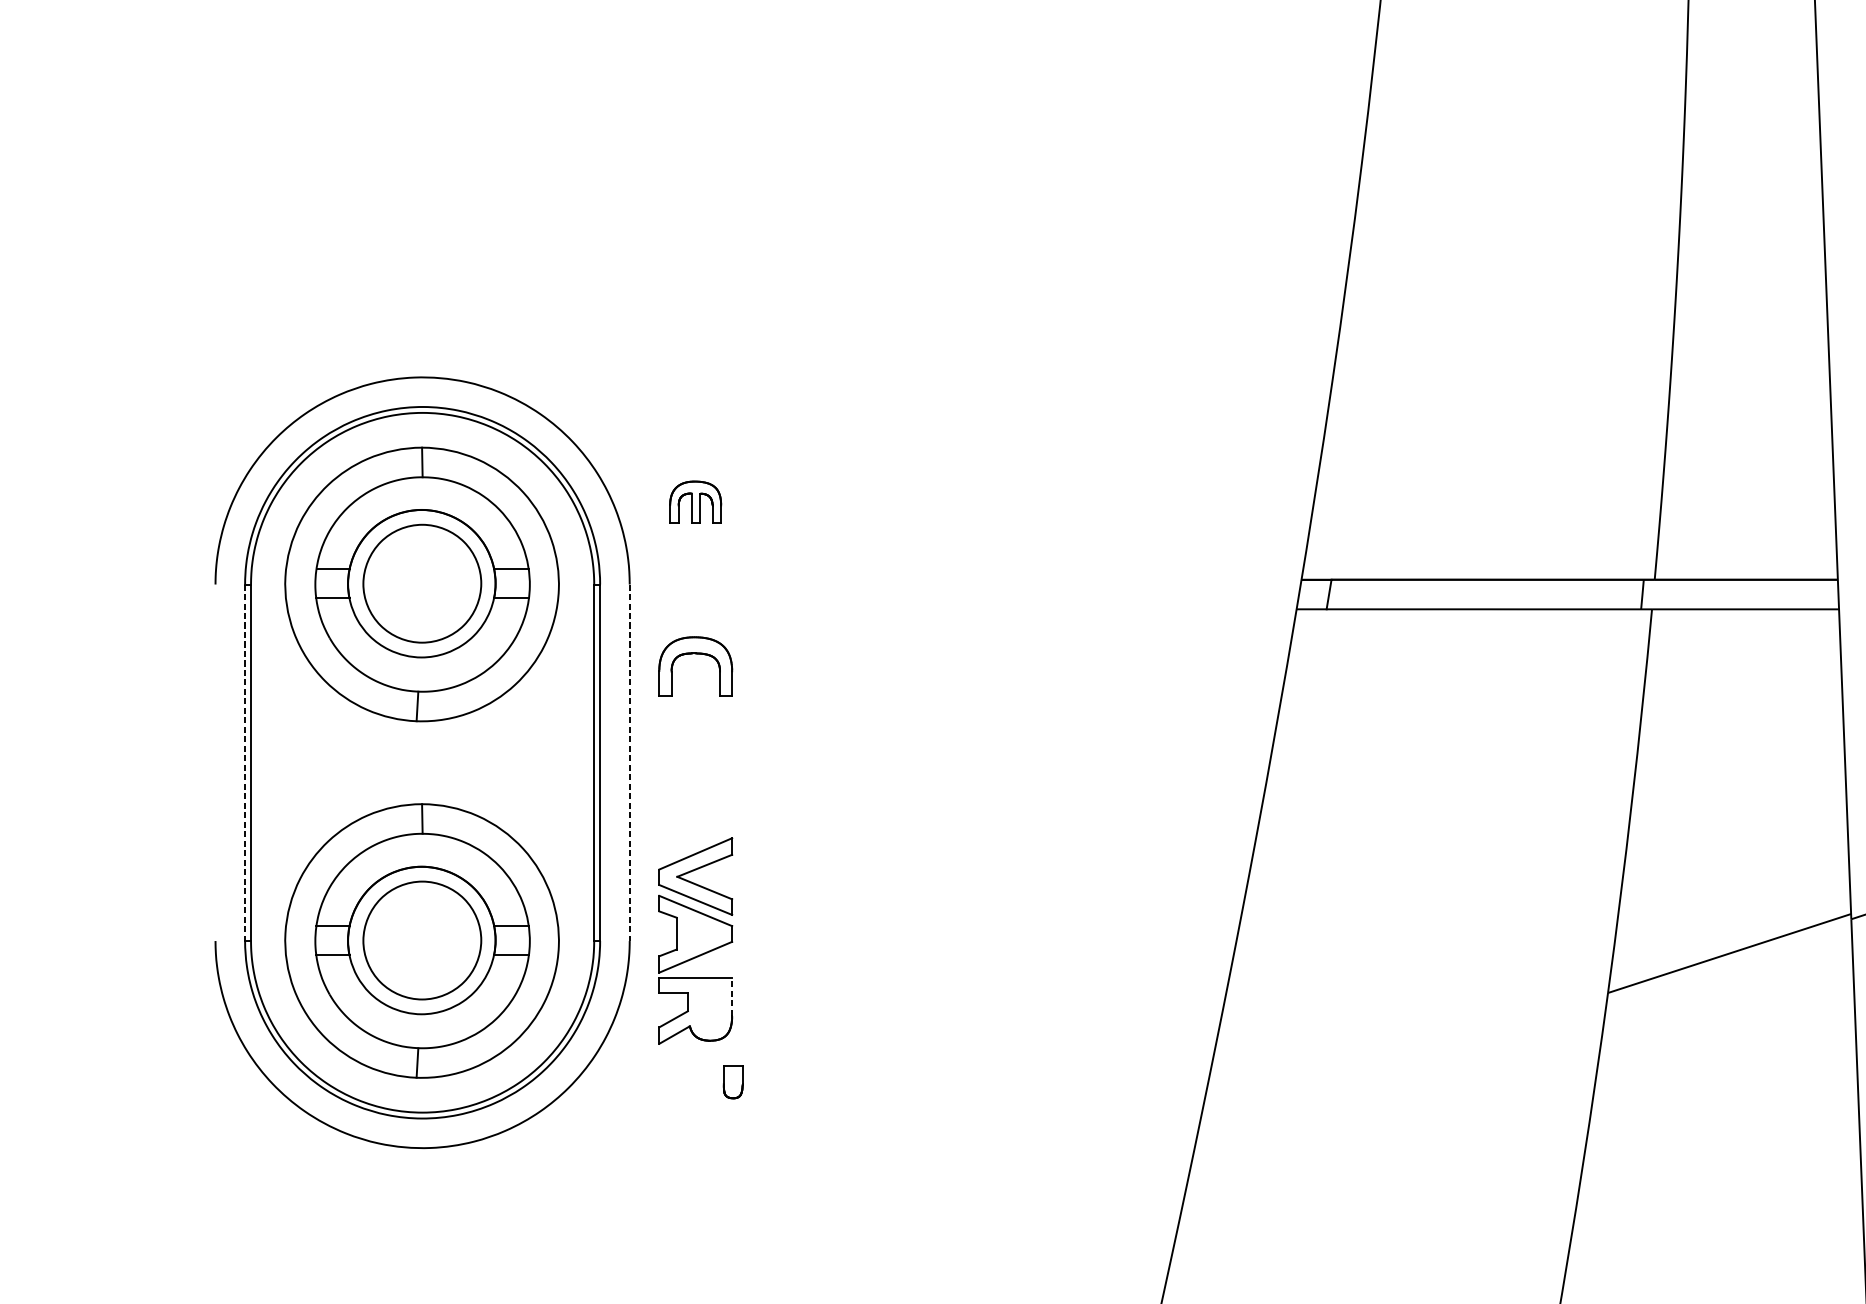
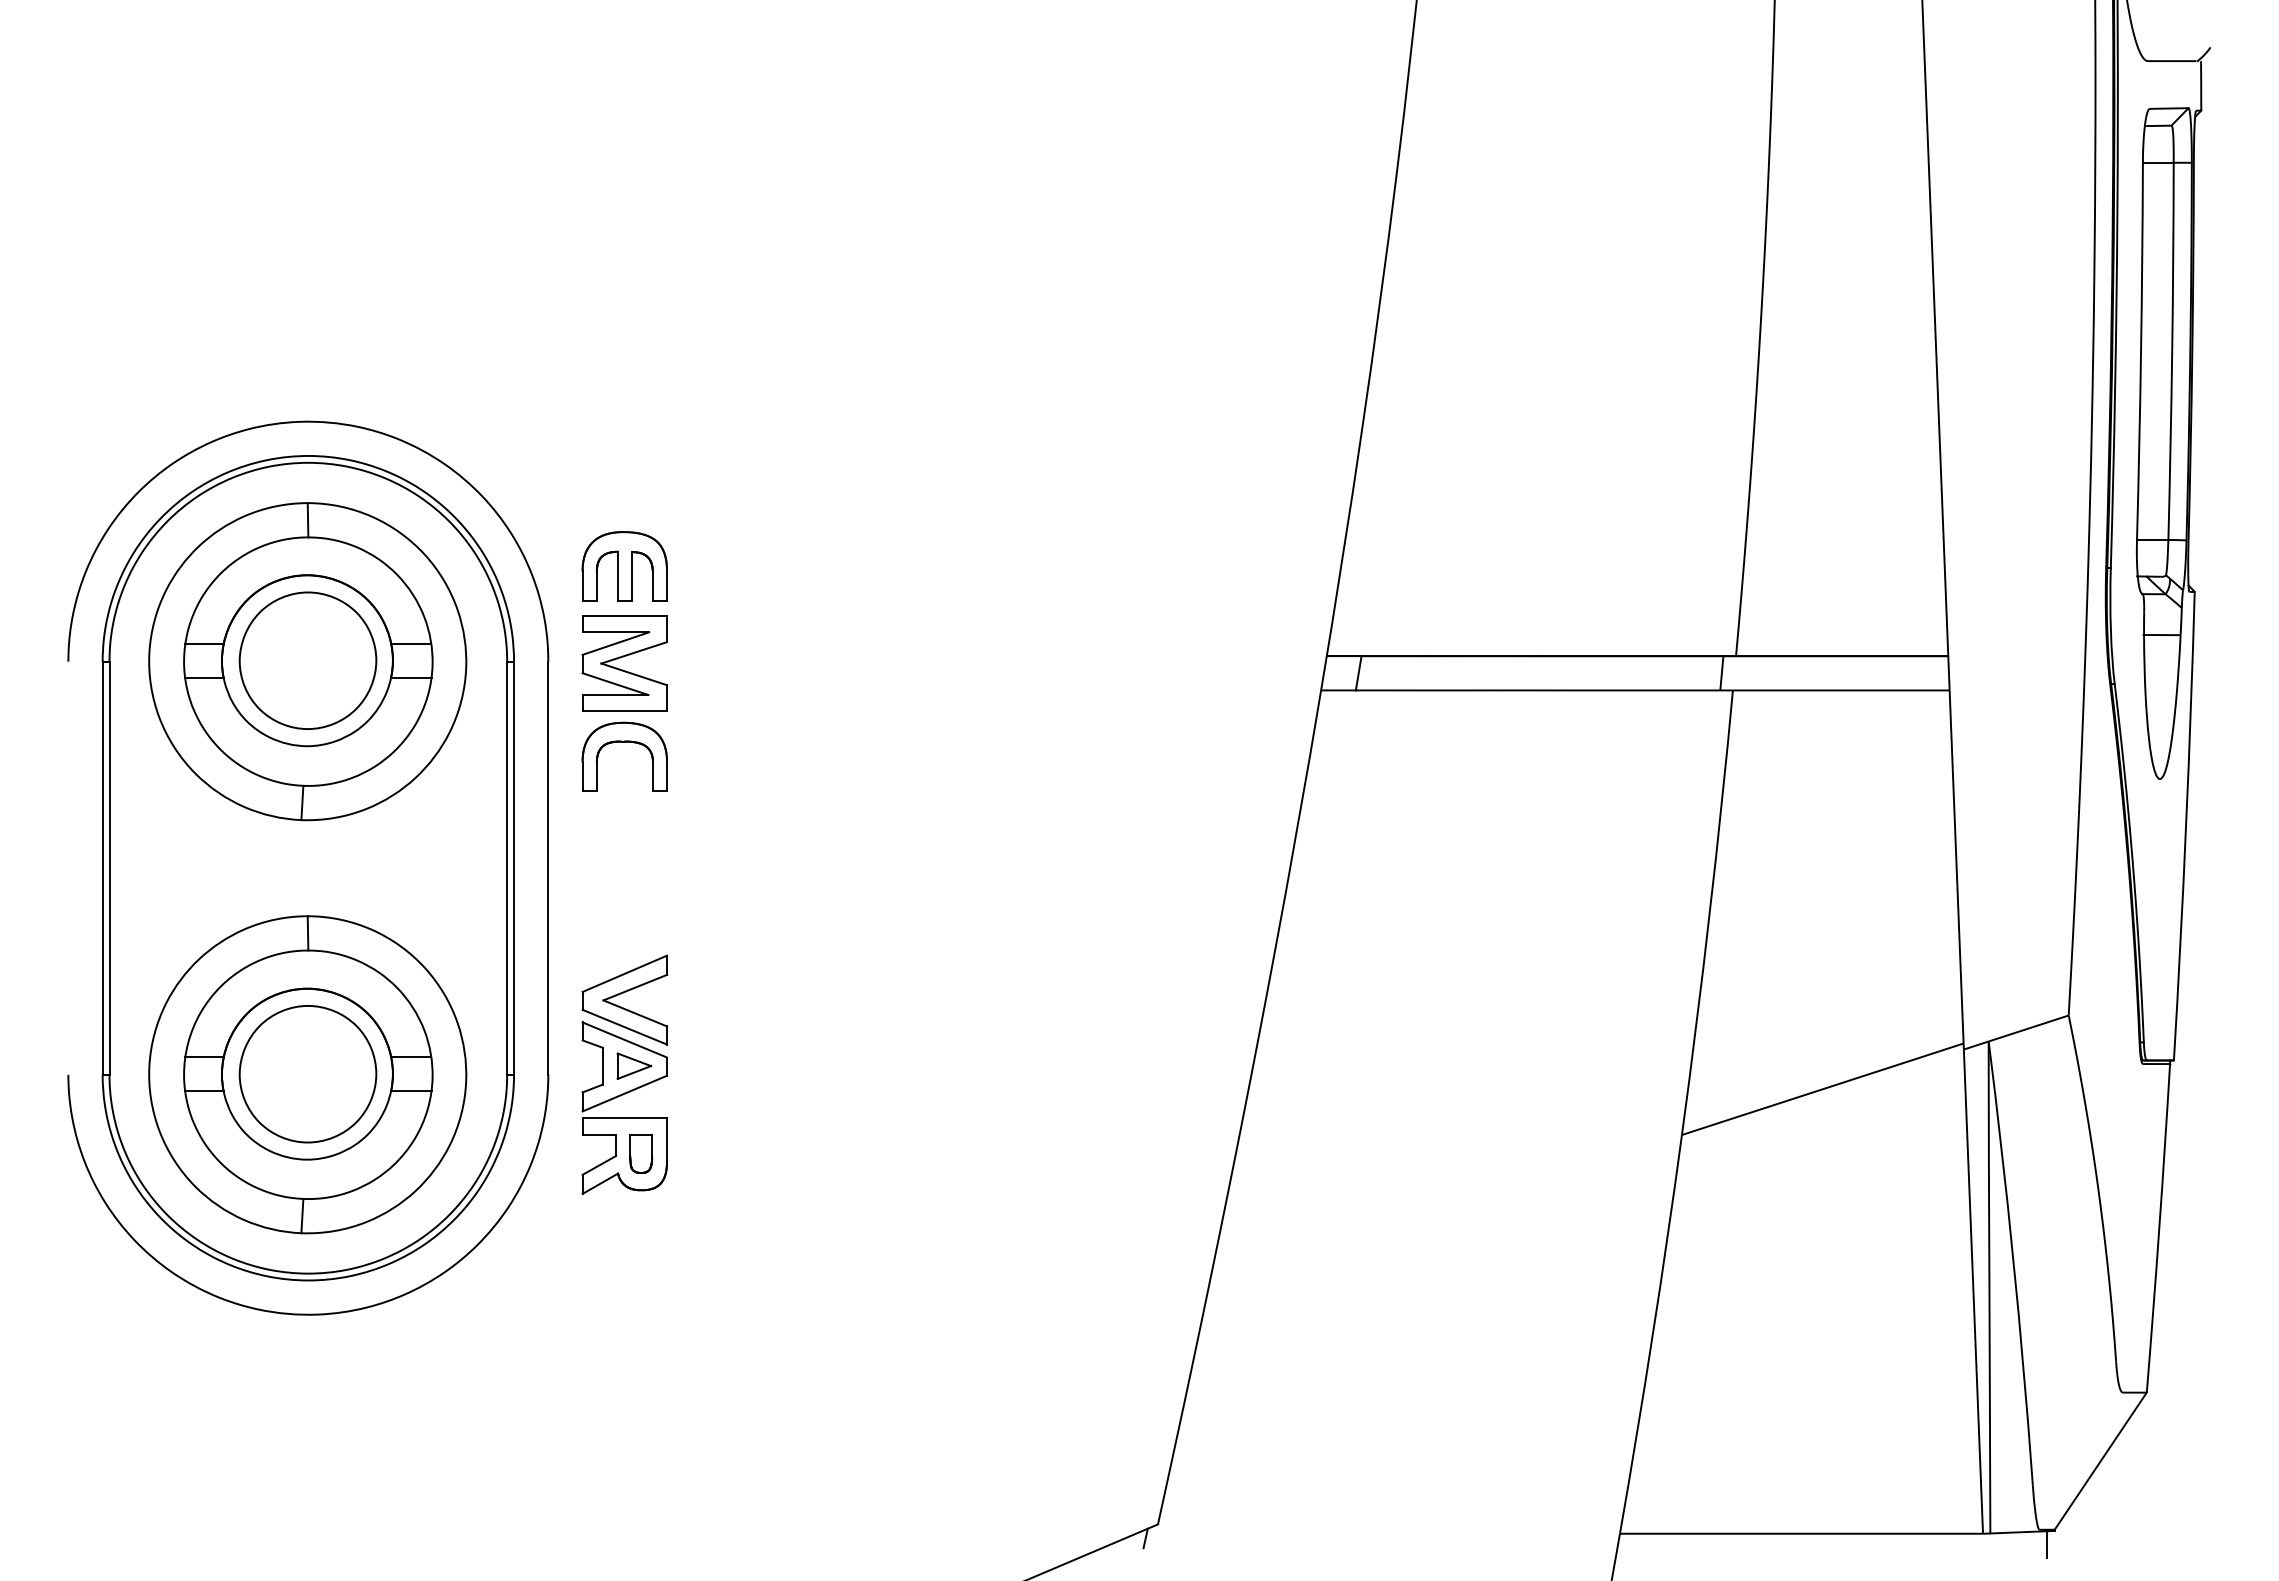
part: (695, 502) -> (624, 566), size x1.43
part: (694, 580) -> (623, 657), added
line: (244, 763) -> (102, 868), dashed -> solid
line: (629, 763) -> (548, 868), dashed -> solid
part: (704, 933) -> (634, 1065), added
line: (732, 996) -> (667, 1139), dashed -> solid
part: (733, 1081) -> (641, 1153), moved

